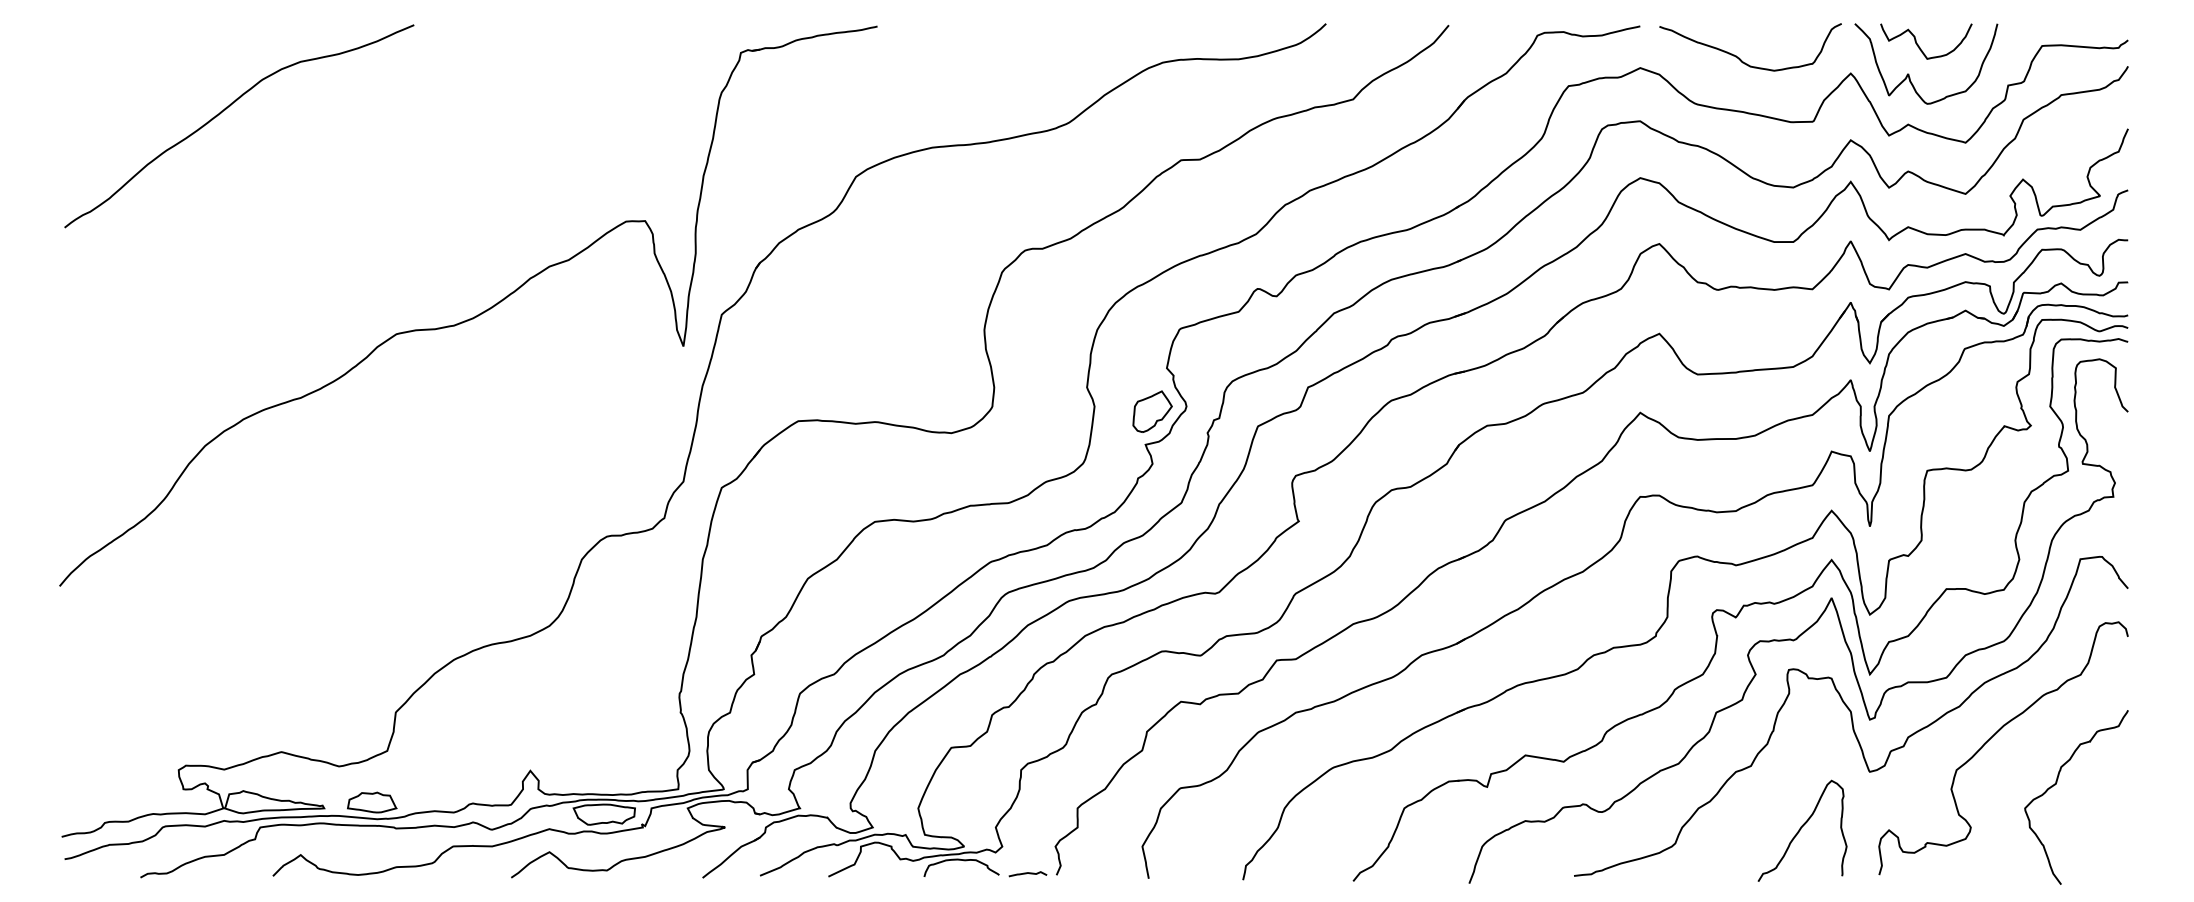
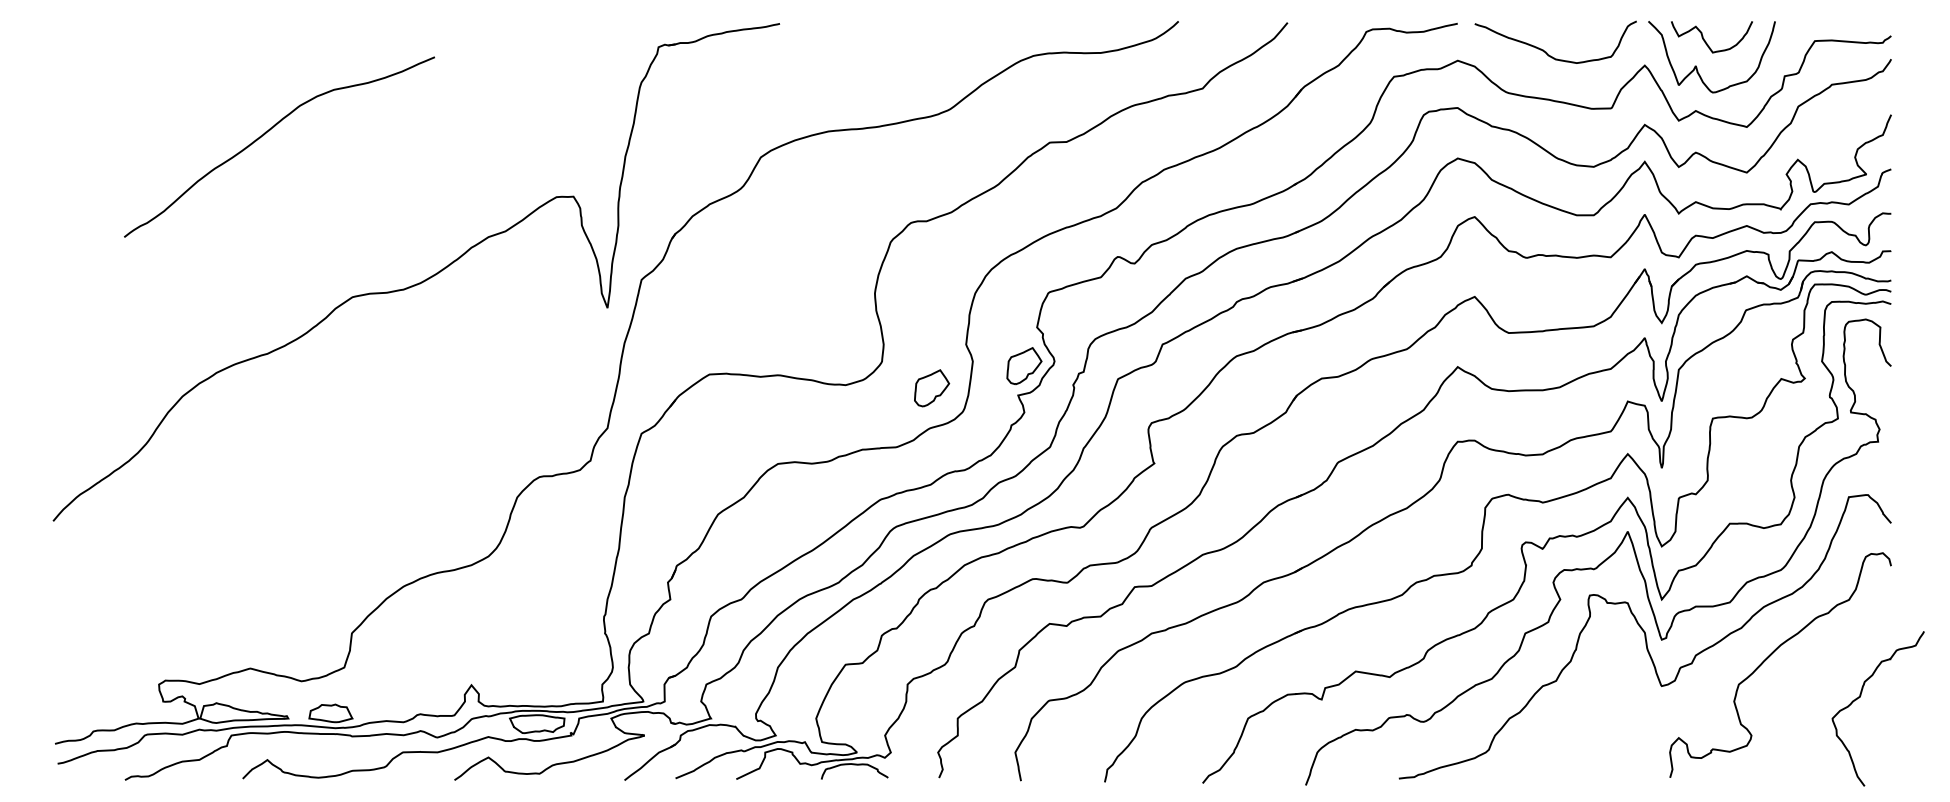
curve: (225, 110) -> (267, 133), moved
part: (1048, 436) -> (931, 388), added
curve: (2056, 784) -> (1860, 697), moved
curve: (1801, 829) -> (1601, 737), removed
curve: (1027, 873) -> (913, 776), removed

